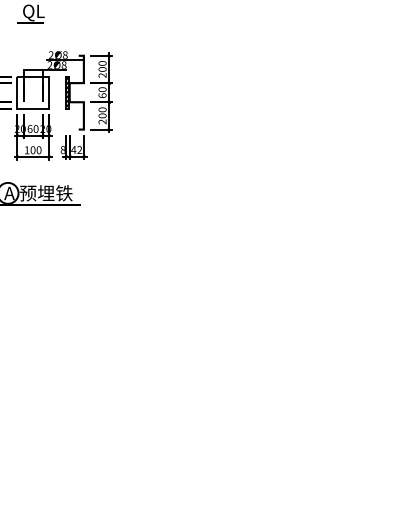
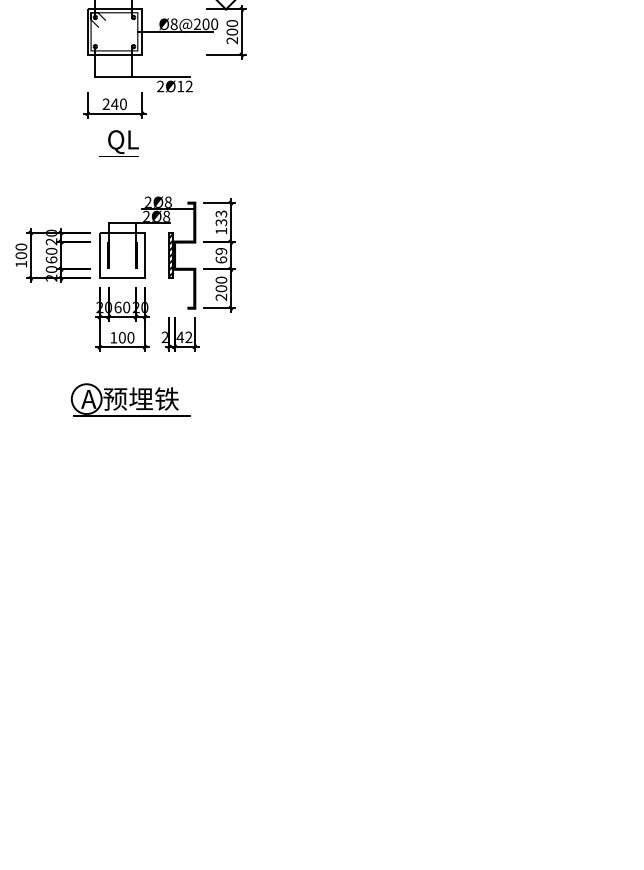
text: (102, 69) -> (221, 222), 200 -> 133
text: (102, 89) -> (221, 250), 60 -> 69
text: (62, 150) -> (164, 337), 8 -> 2

